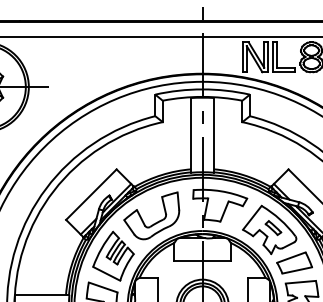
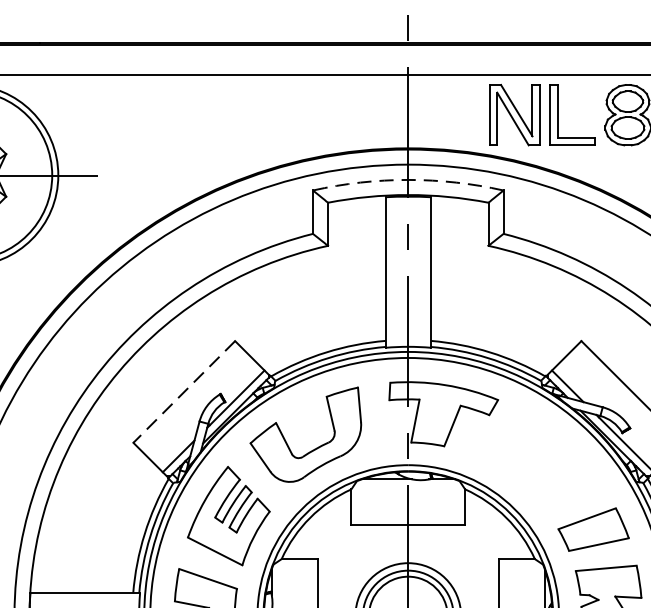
arc: (202, 89) -> (408, 180), solid -> dashed
line: (91, 194) -> (184, 391), solid -> dashed
part: (269, 229) -> (543, 462), removed

